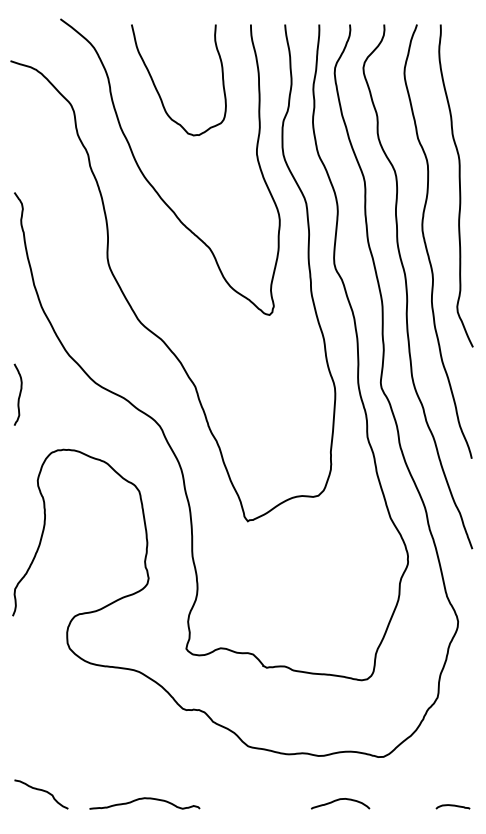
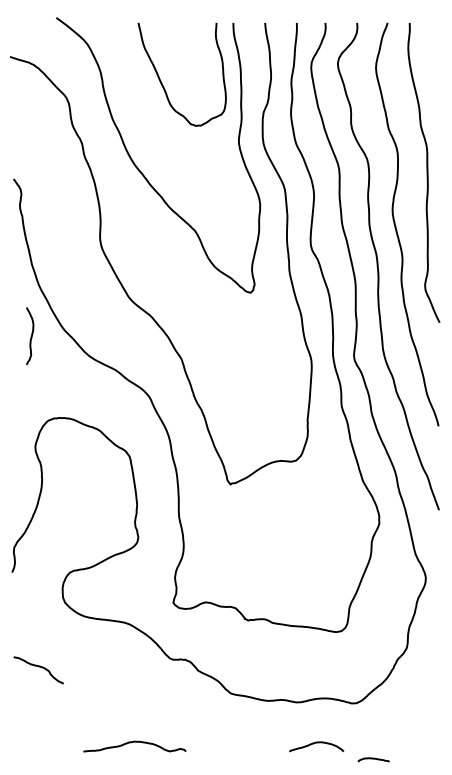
curve: (158, 91) -> (163, 85), moved
curve: (18, 395) -> (30, 336), moved
curve: (42, 791) -> (39, 667), moved
curve: (452, 806) -> (373, 759), moved

